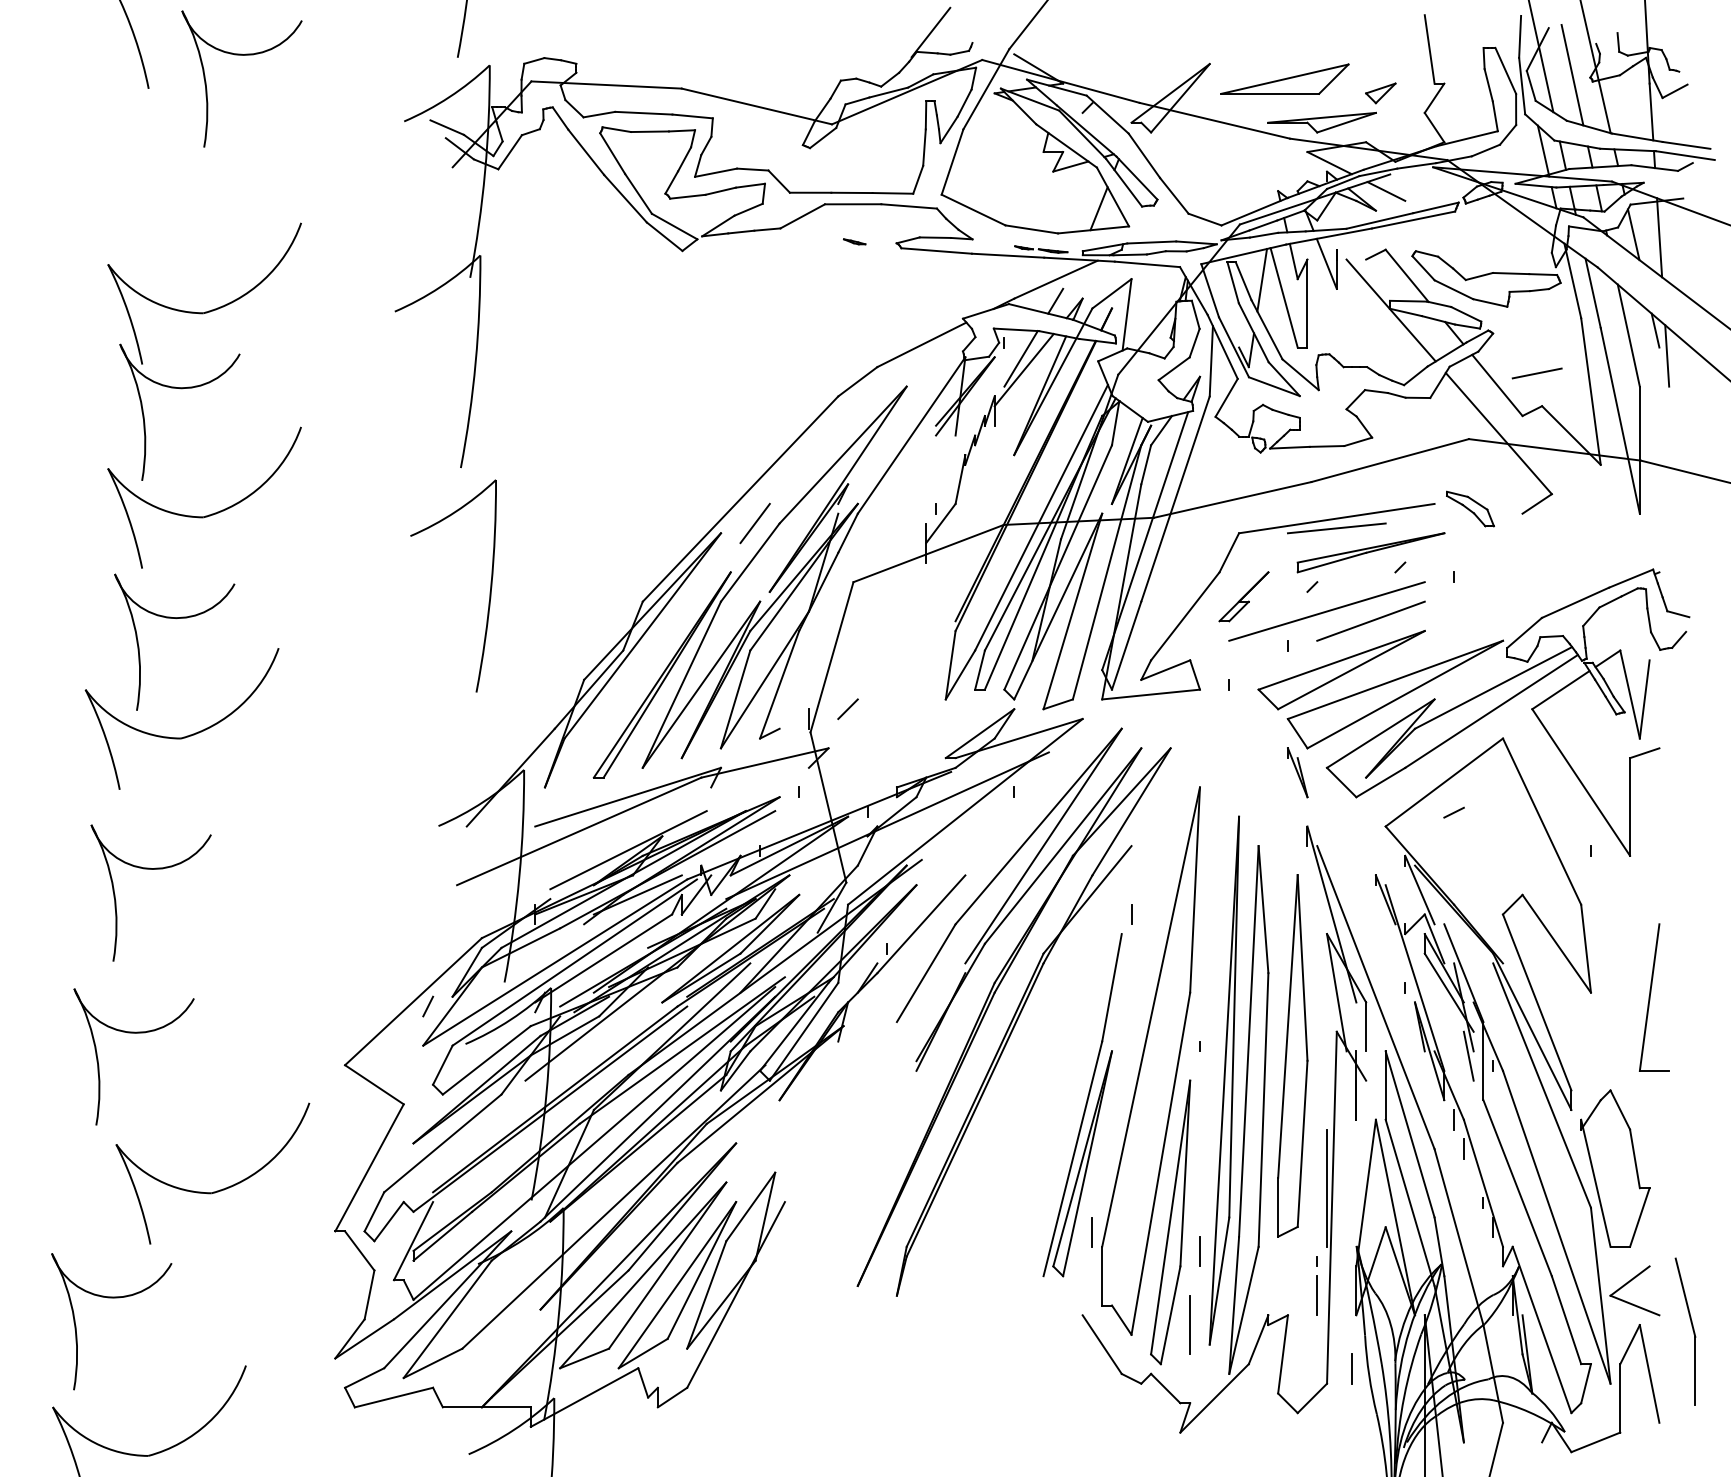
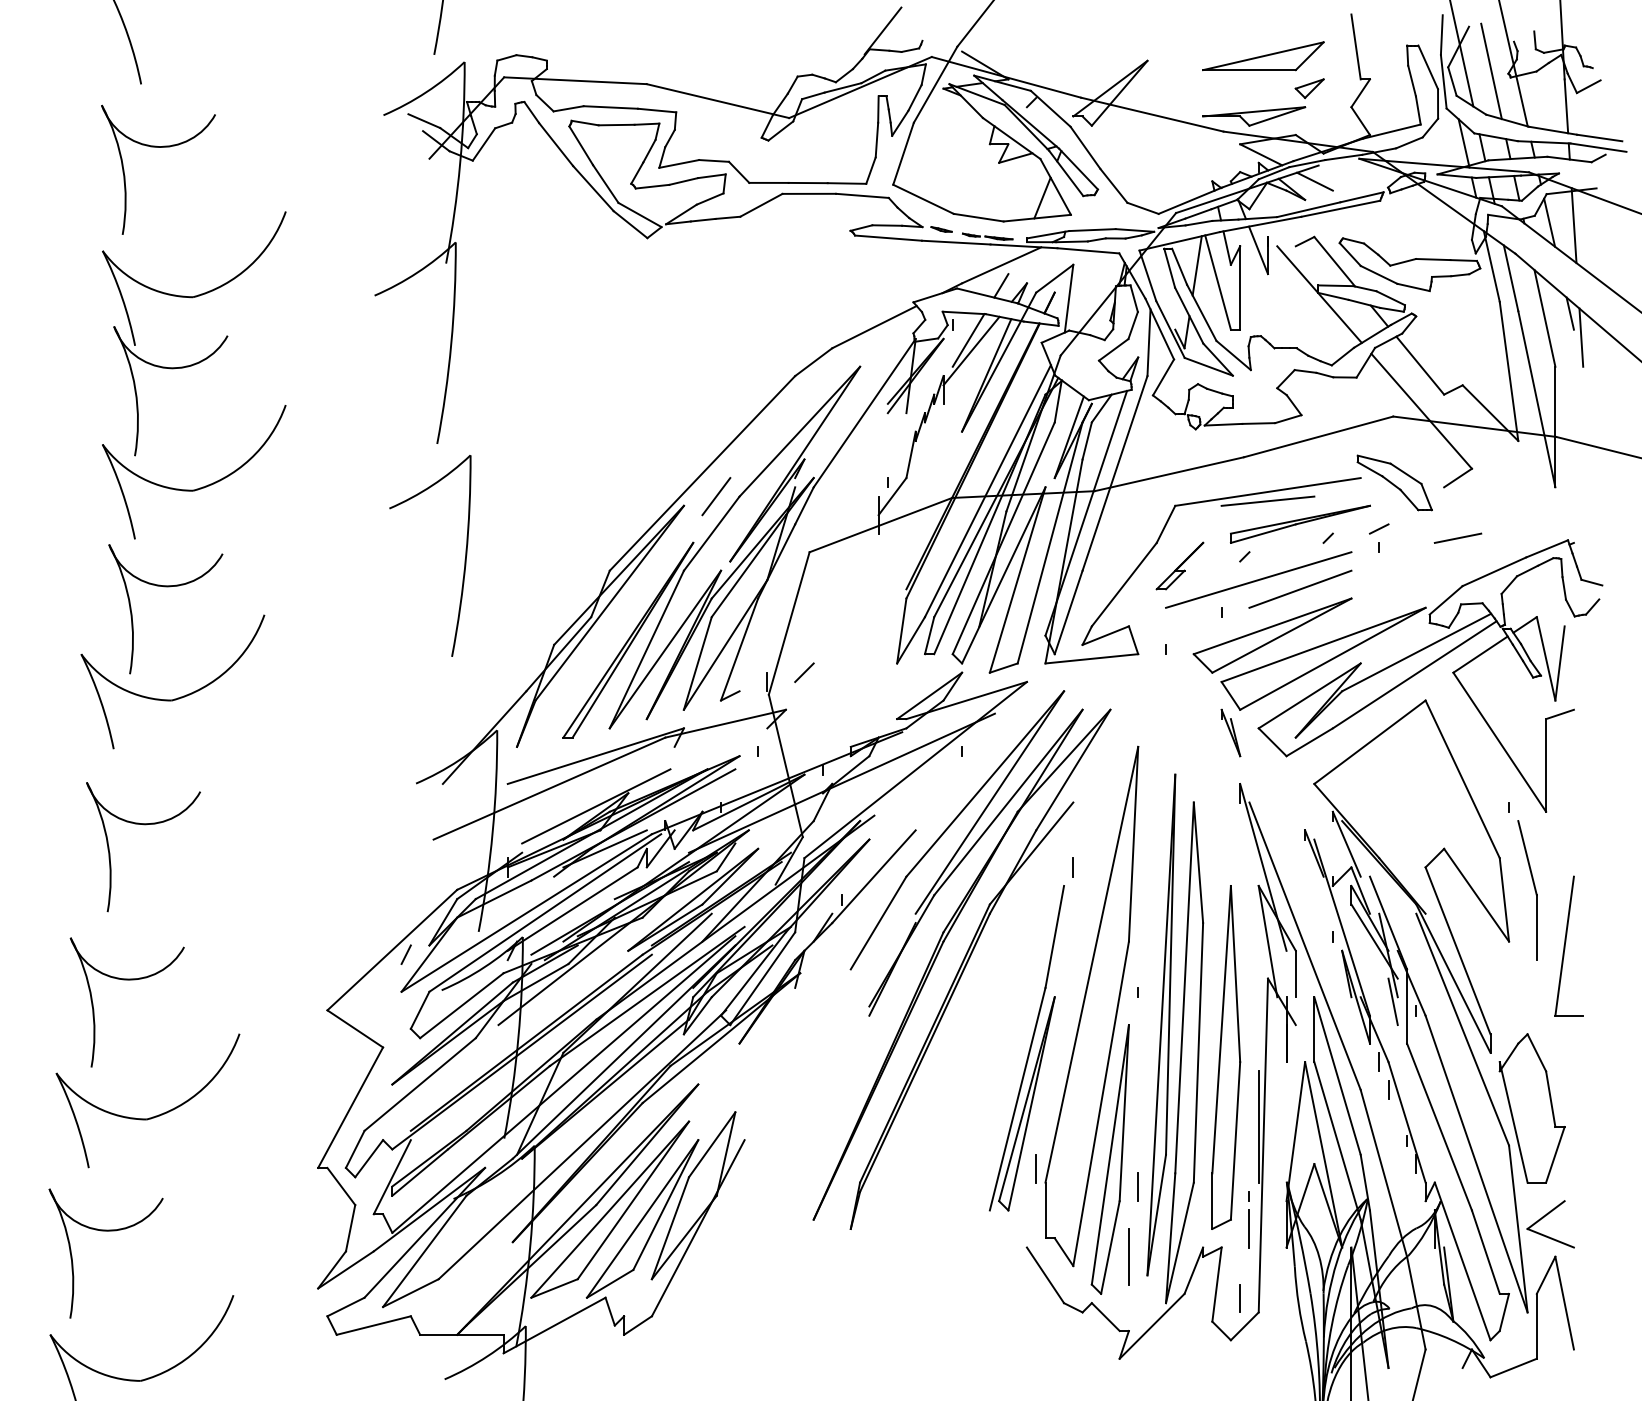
part: (241, 55) -> (158, 147), moved
part: (1284, 78) -> (1262, 55), moved
line: (854, 241) -> (941, 229), moved
line: (1536, 373) -> (1457, 538), moved
part: (1470, 508) -> (1394, 482), size x1.67
line: (1453, 812) -> (1378, 528), moved
part: (1292, 1055) -> (1225, 1057), moved
part: (219, 1189) -> (154, 1115), moved
part: (1692, 1330) -> (1534, 889), moved
line: (1351, 1368) -> (1239, 1297), moved

